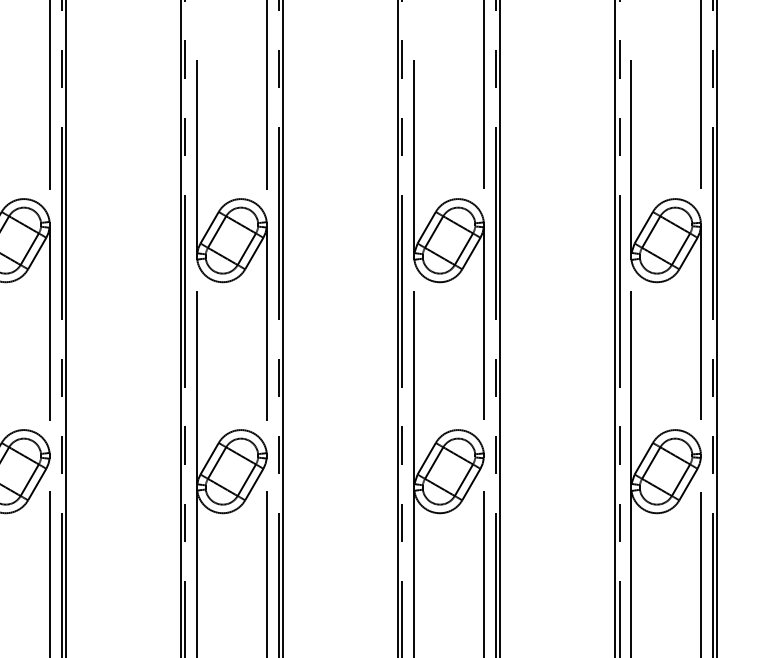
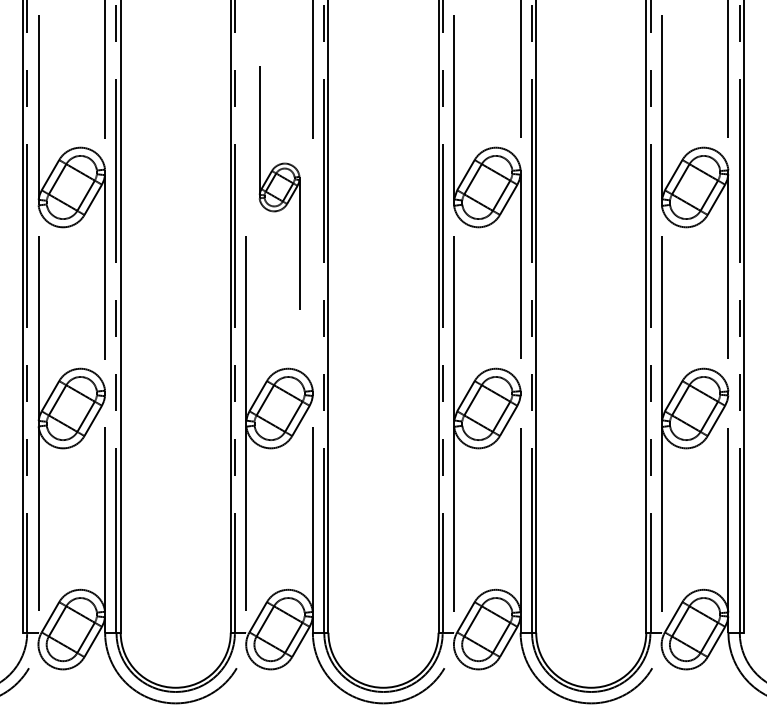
part: (231, 240) -> (279, 187), size x0.6

